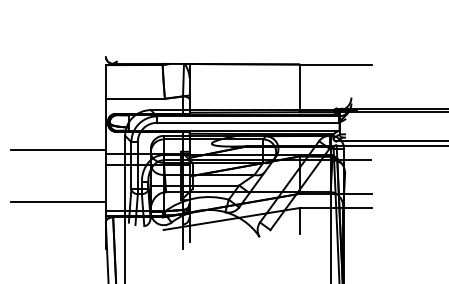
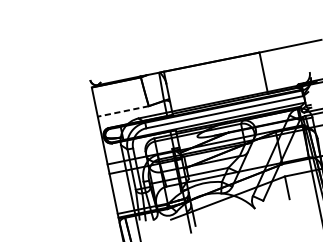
line: (135, 98) -> (123, 111), solid -> dashed
line: (58, 150) -> (66, 169), removed
line: (58, 201) -> (75, 213), removed

